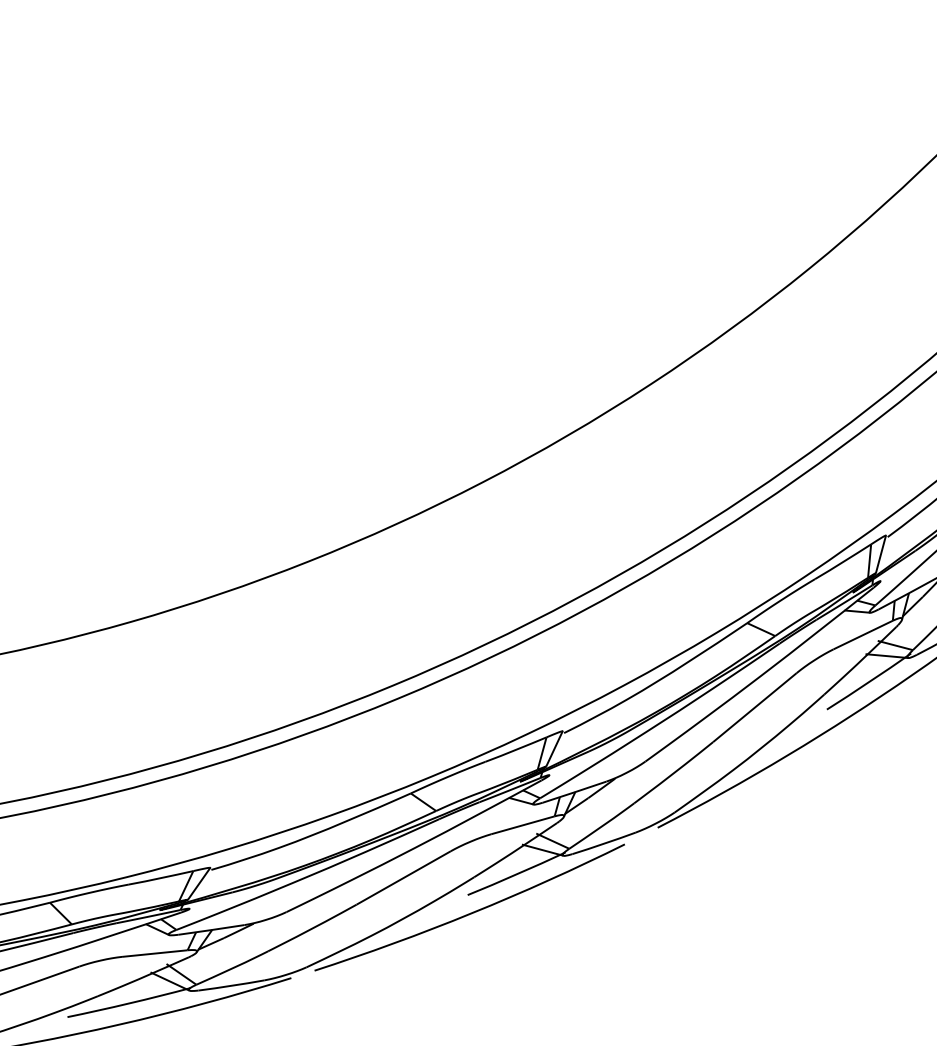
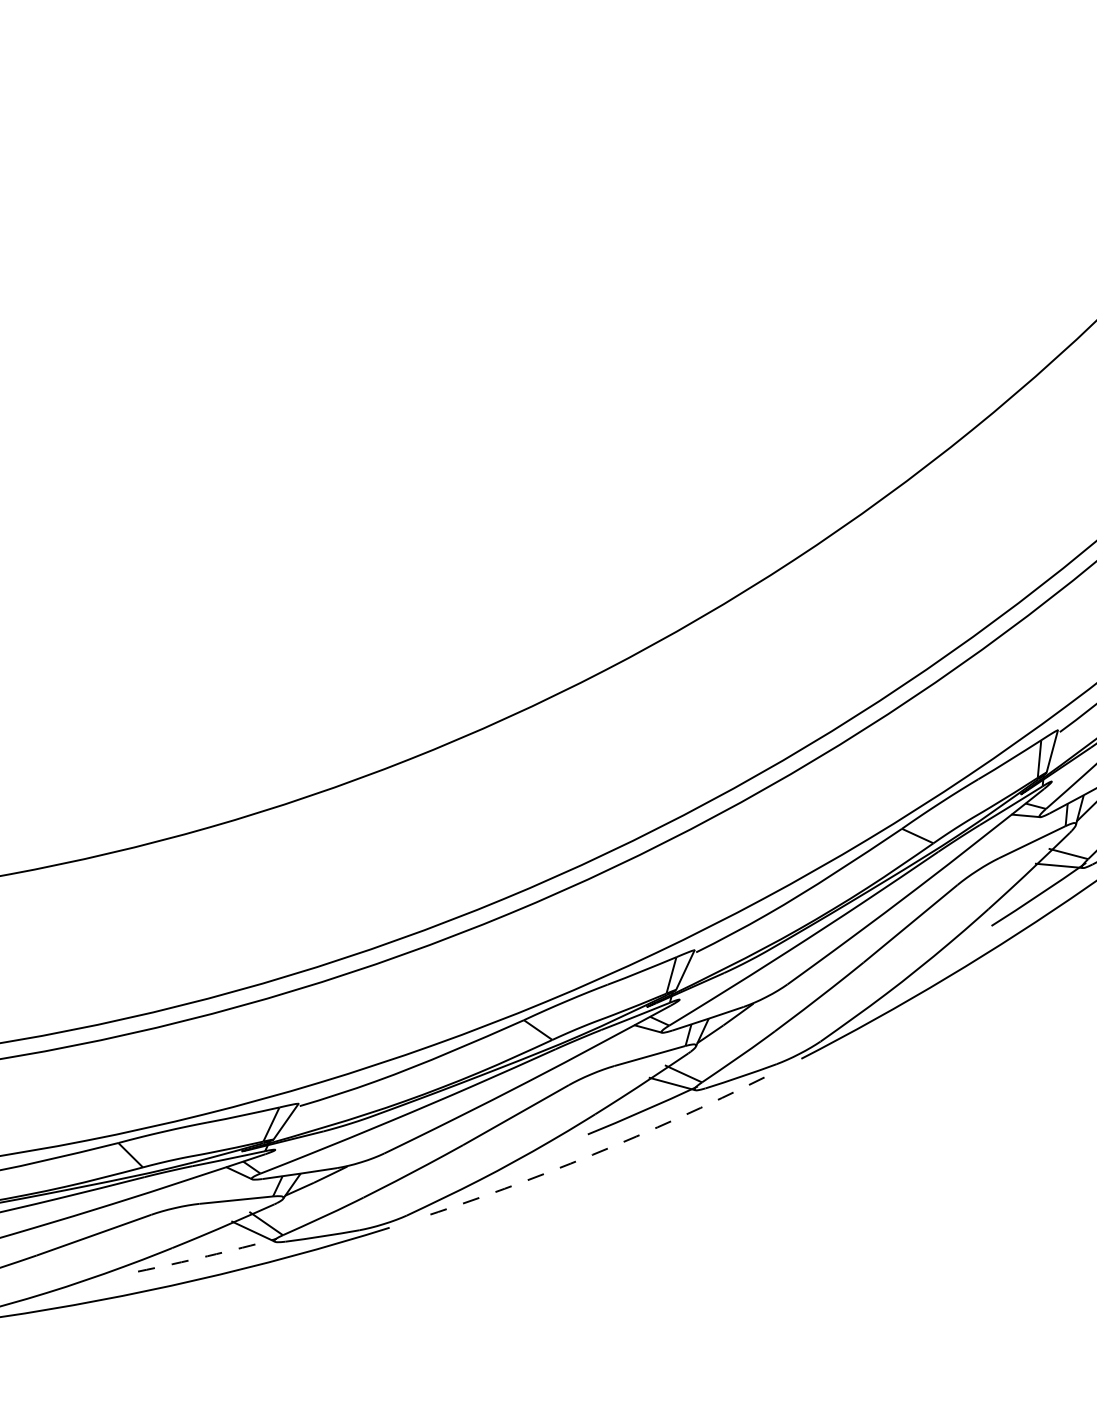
arc: (471, 912) -> (592, 1154), solid -> dashed
arc: (129, 1003) -> (207, 1256), solid -> dashed

